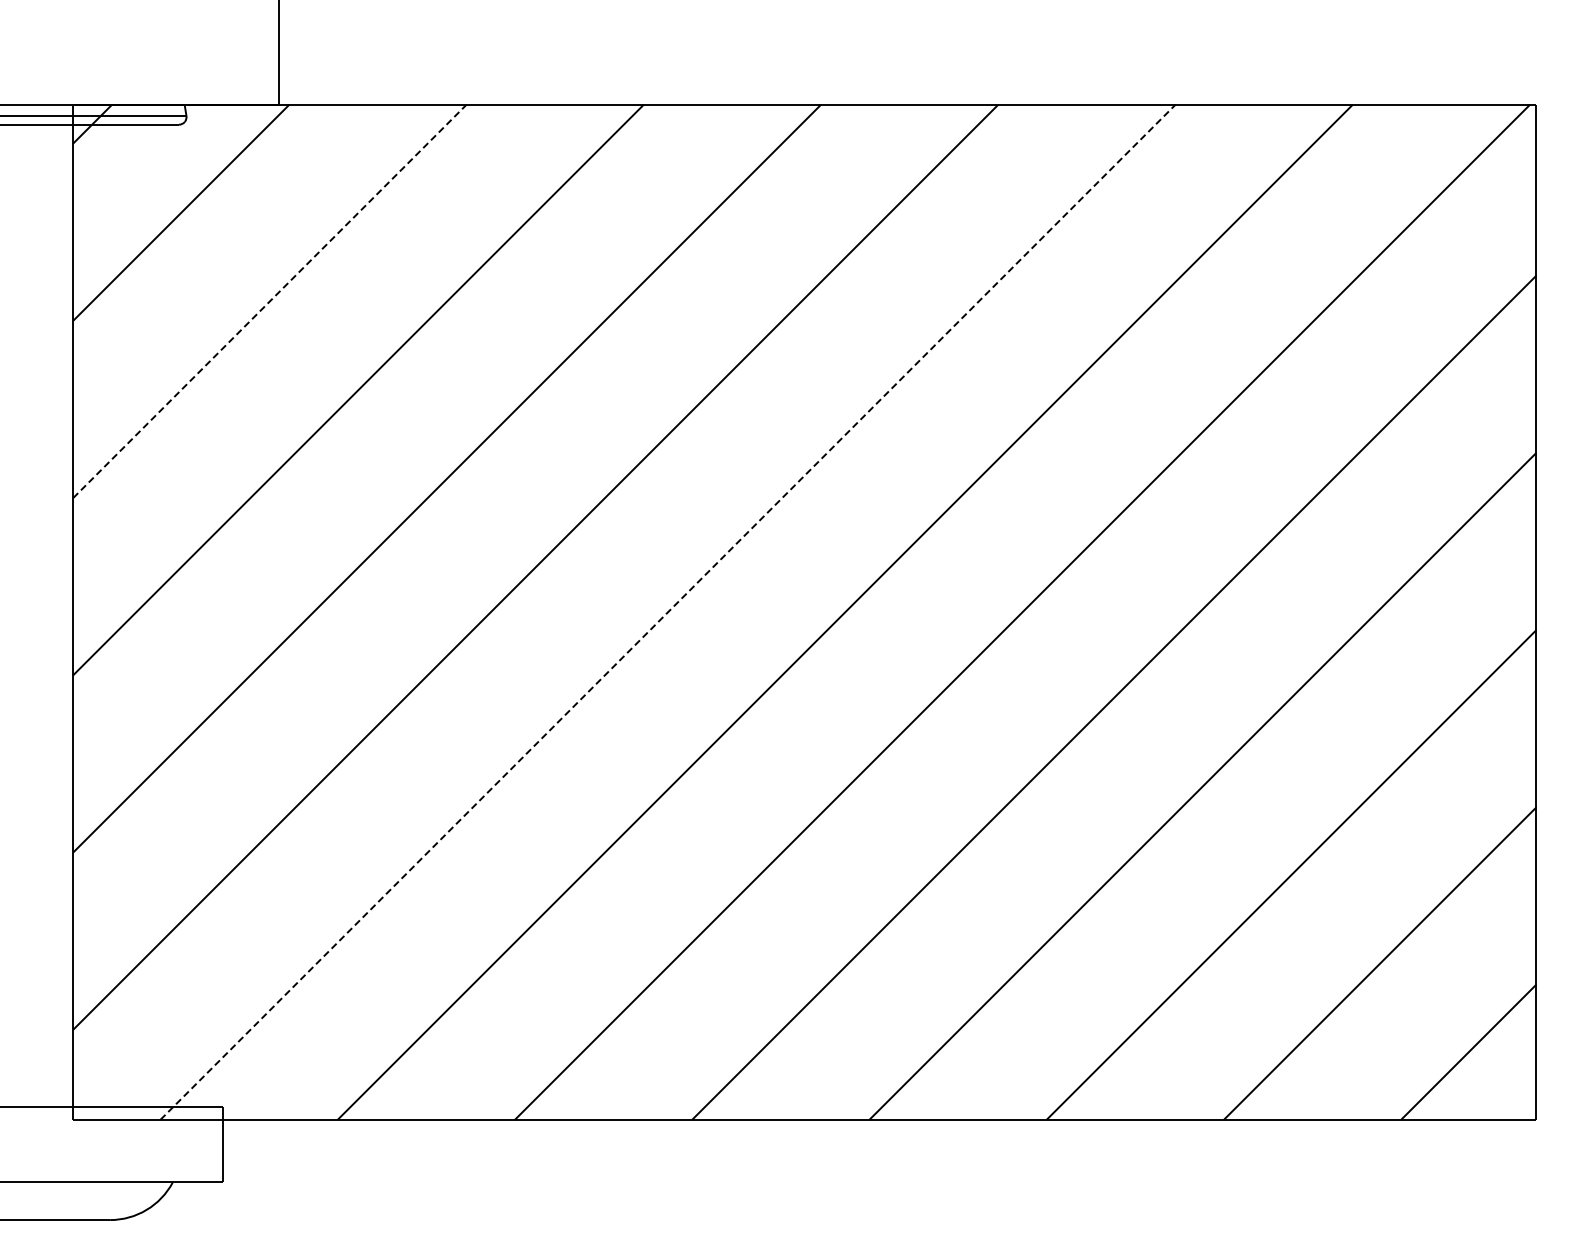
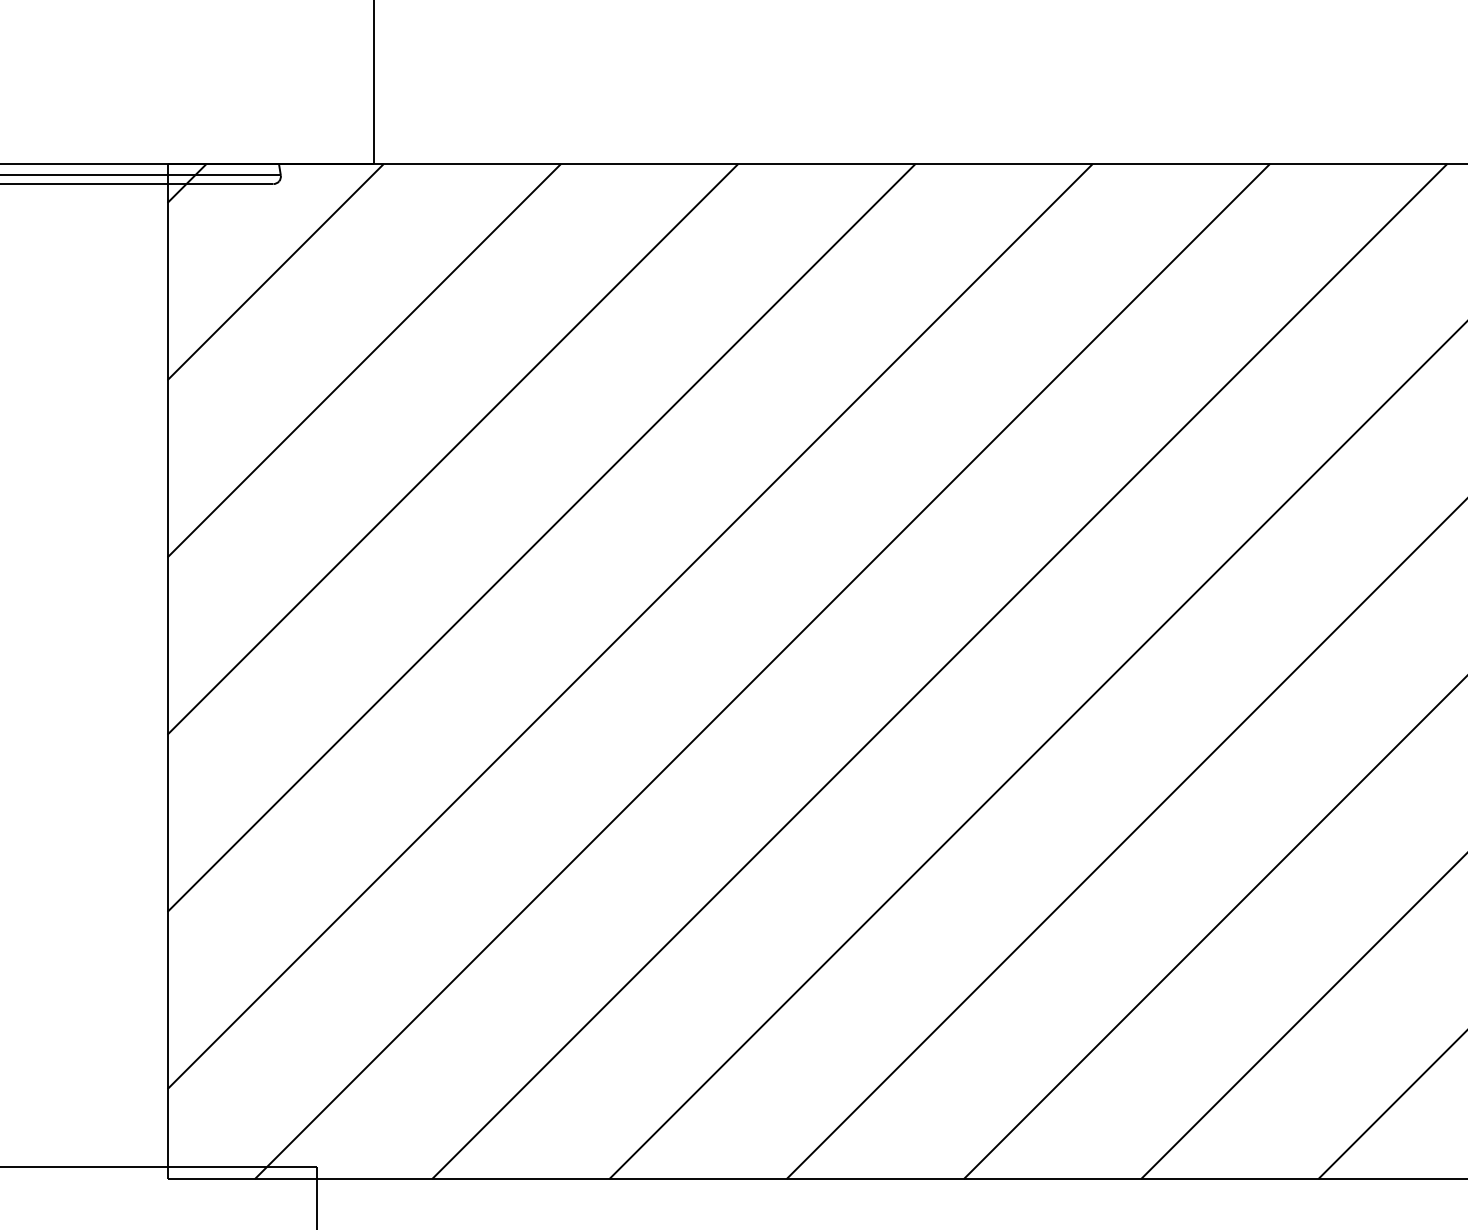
line: (270, 301) -> (364, 360), dashed -> solid
line: (668, 612) -> (762, 671), dashed -> solid

